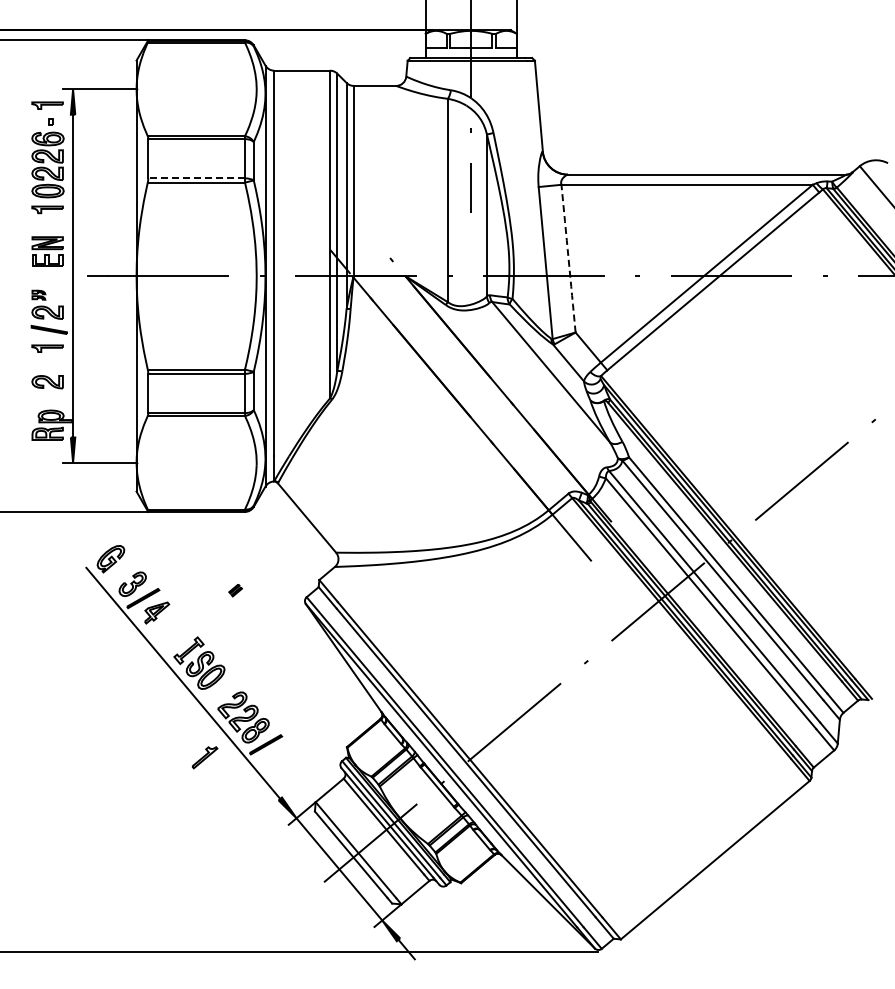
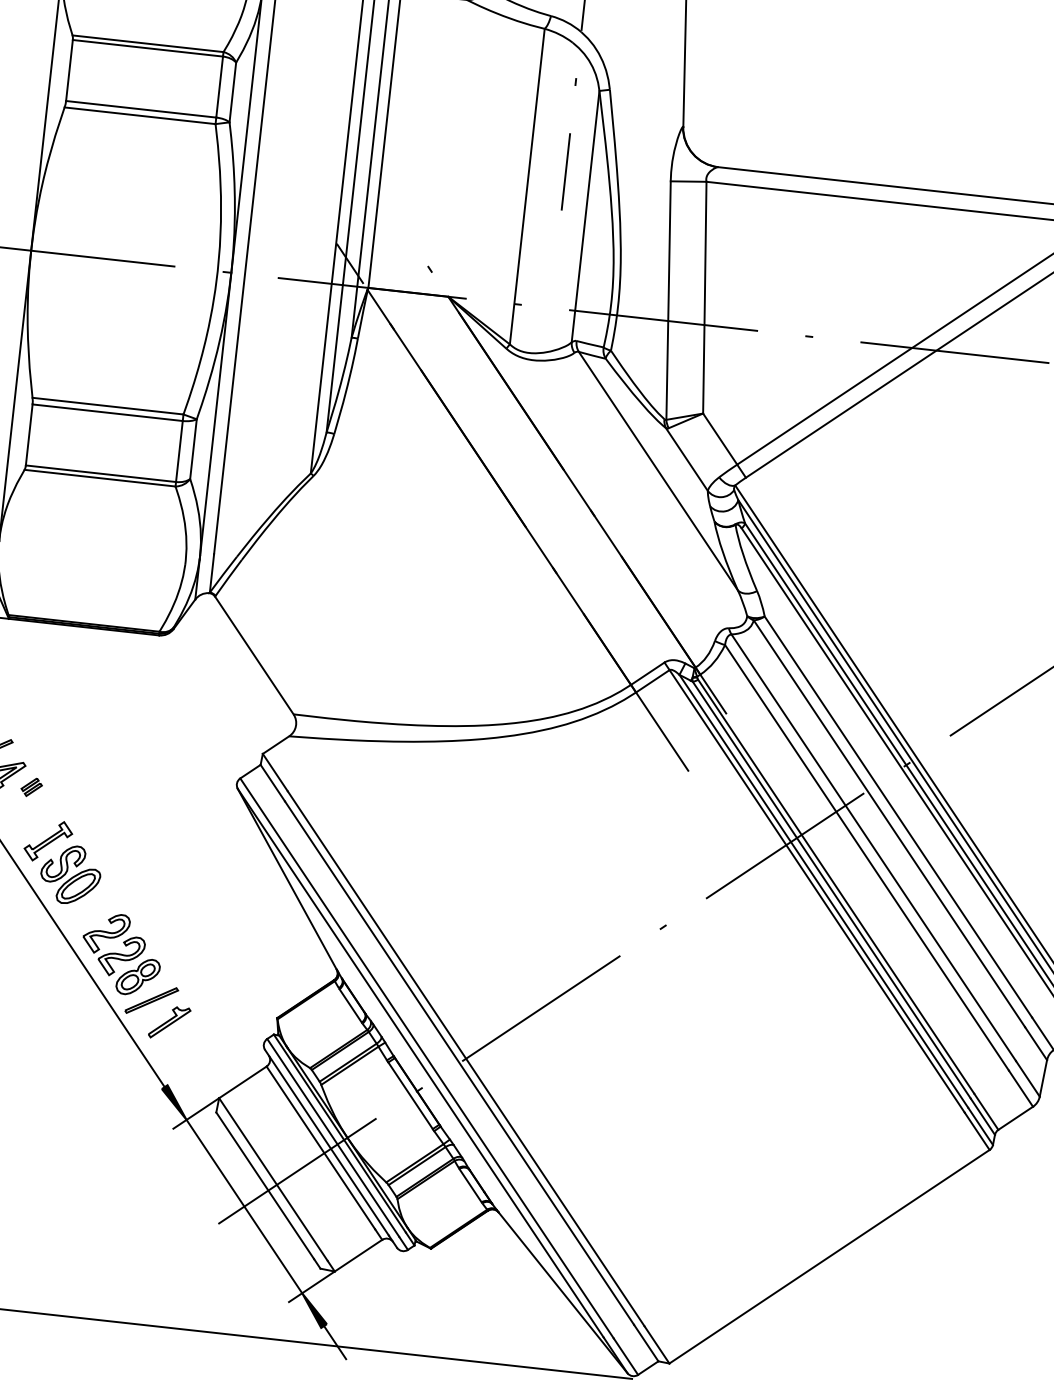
line: (196, 178) -> (140, 109), dashed -> solid
arc: (568, 258) -> (704, 297), dashed -> solid
part: (235, 590) -> (31, 787), moved
part: (204, 757) -> (169, 1022), moved

